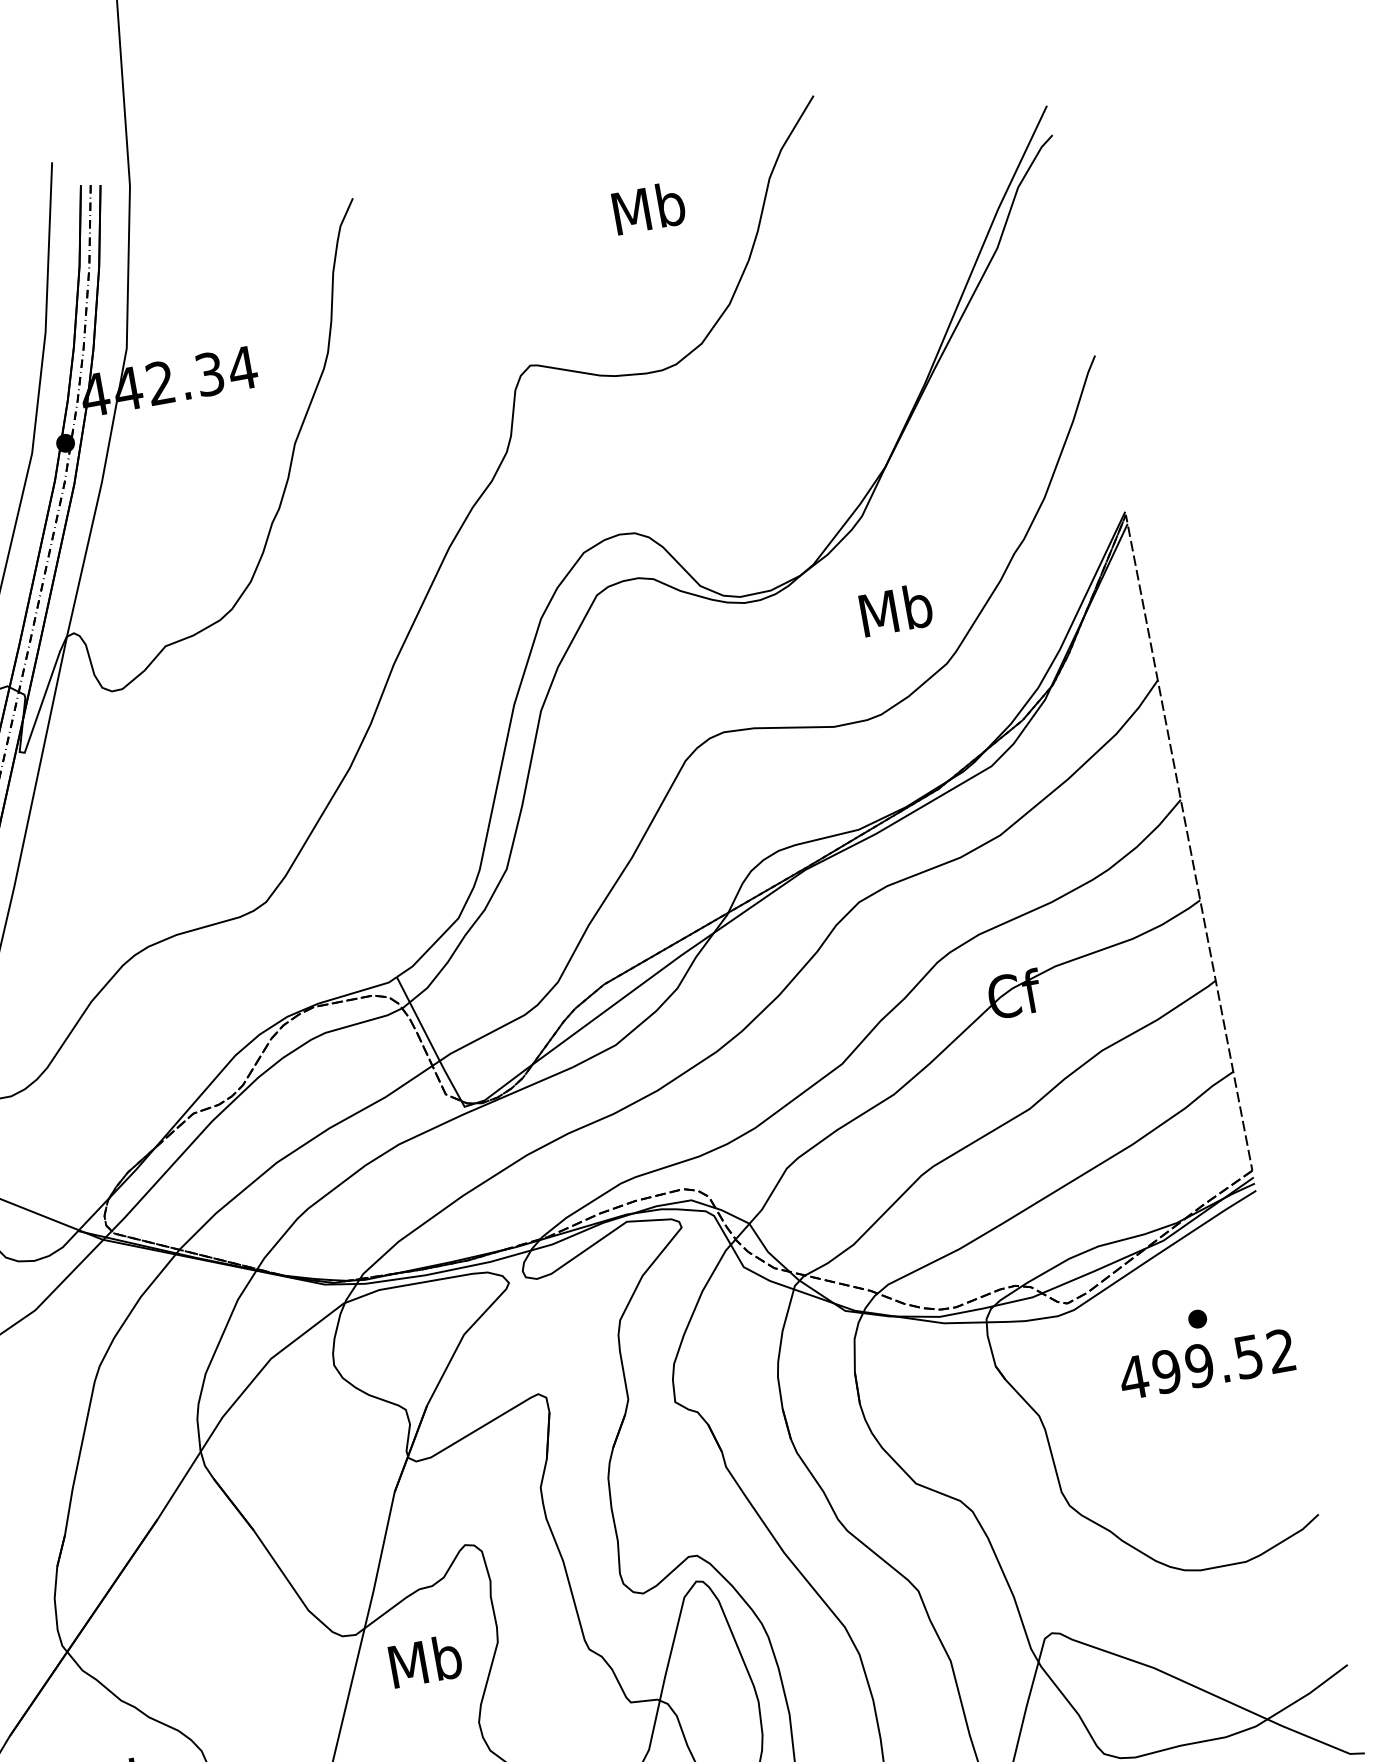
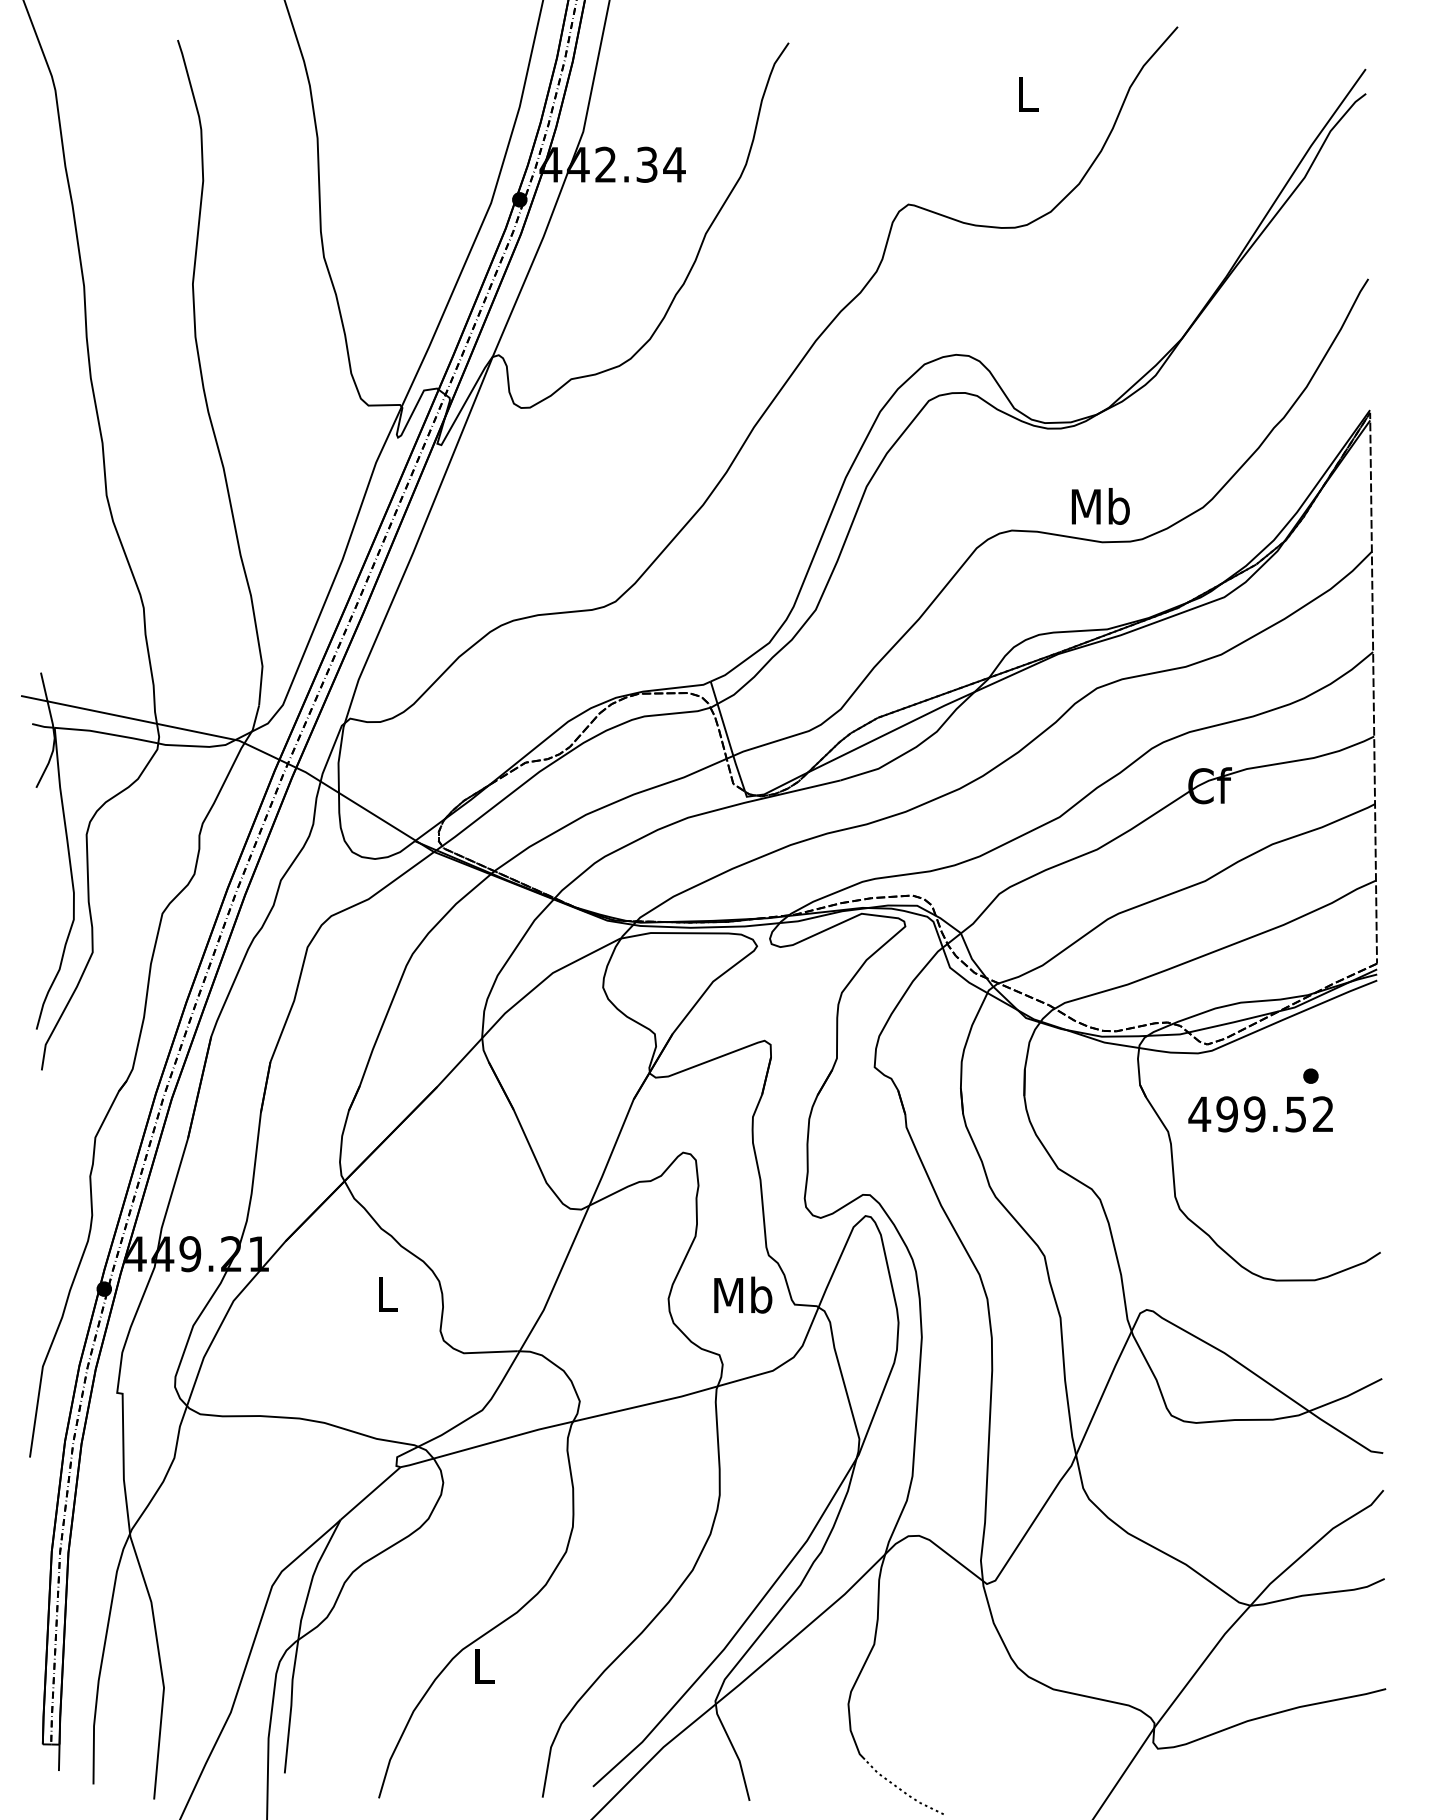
text: (648, 207) -> (1027, 93), Mb -> L
text: (895, 610) -> (1100, 506), moved
text: (1206, 1364) -> (1260, 1114), moved
text: (425, 1660) -> (743, 1294), moved

